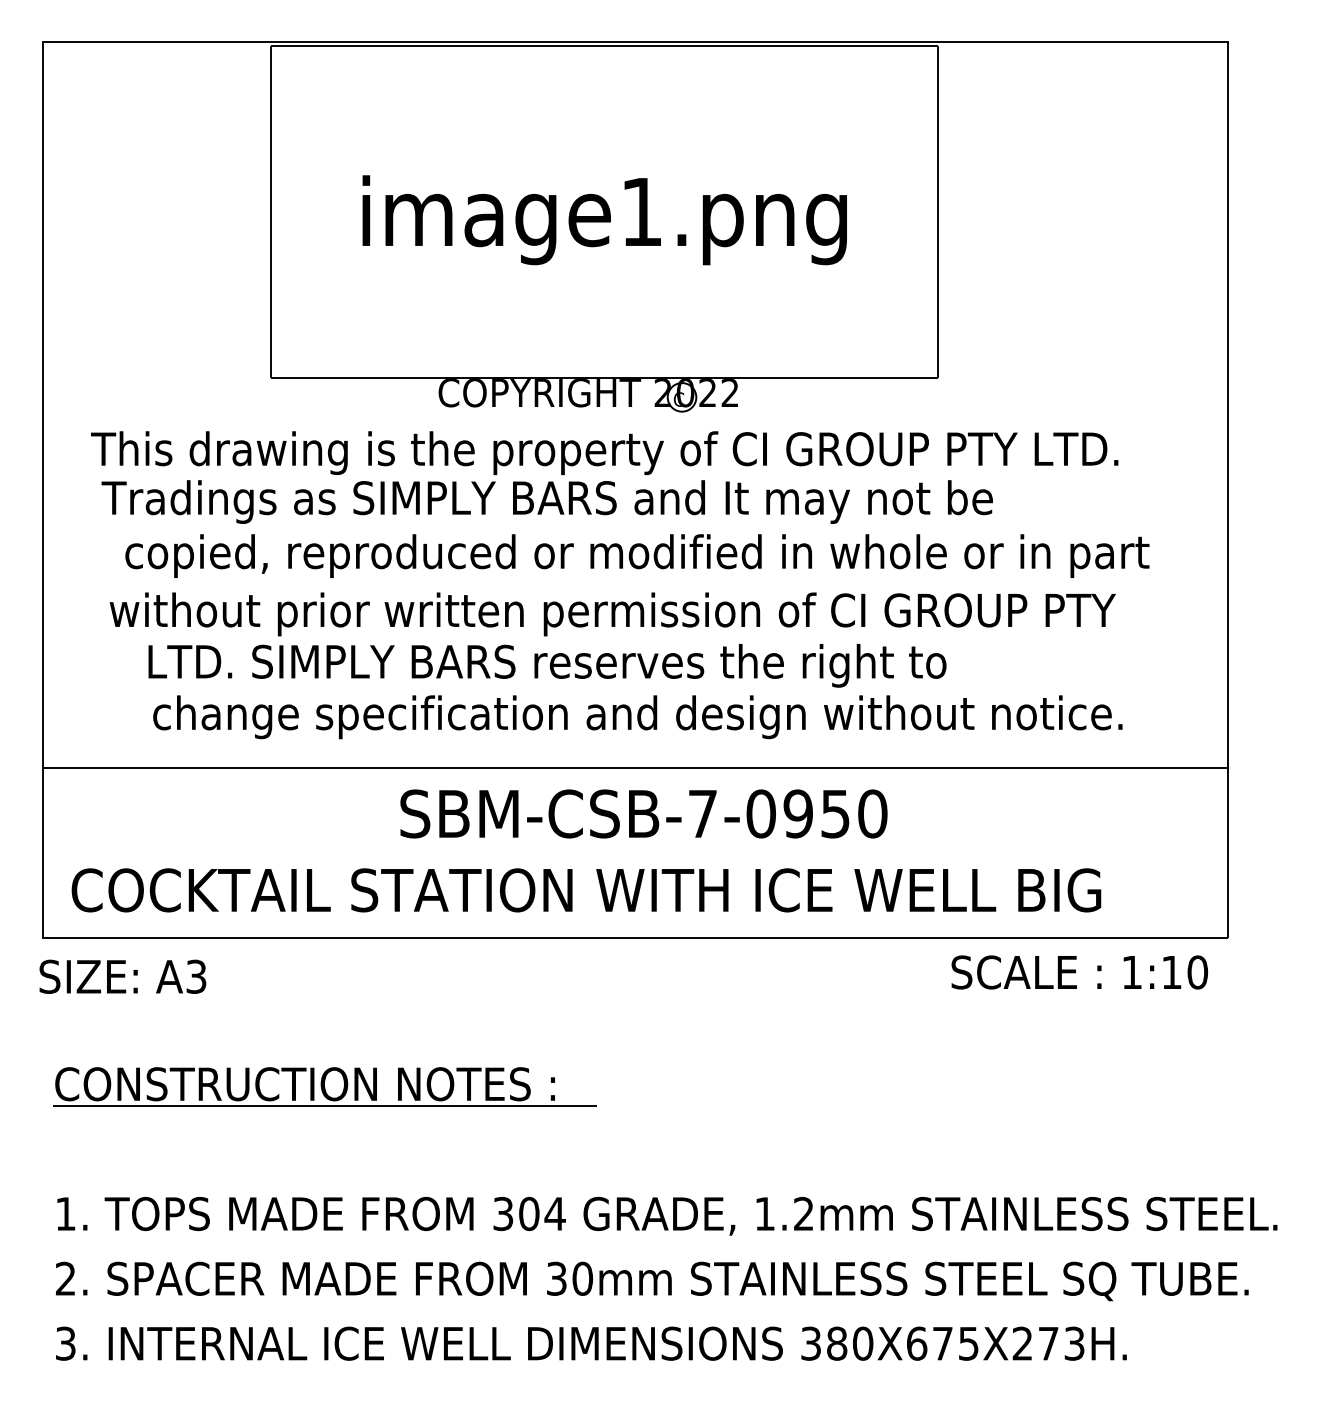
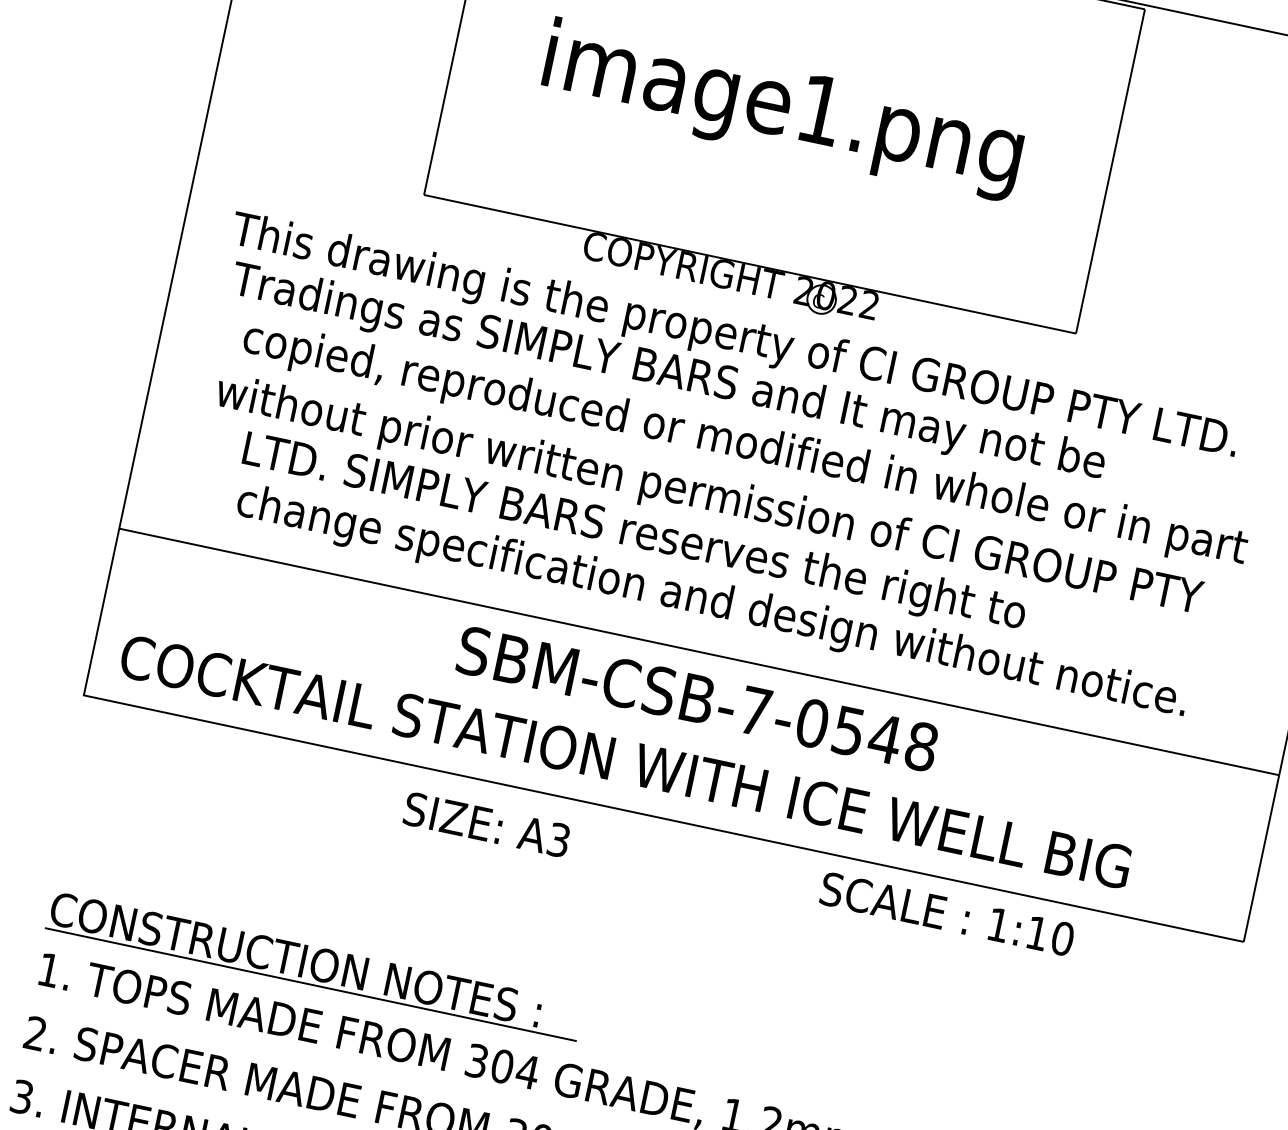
text: (835, 813) -> (885, 738), SBM-CSB-7-0950 -> SBM-CSB-7-0548
text: (1079, 972) -> (947, 914), moved
text: (122, 976) -> (486, 824), moved
part: (324, 1086) -> (314, 965), moved

